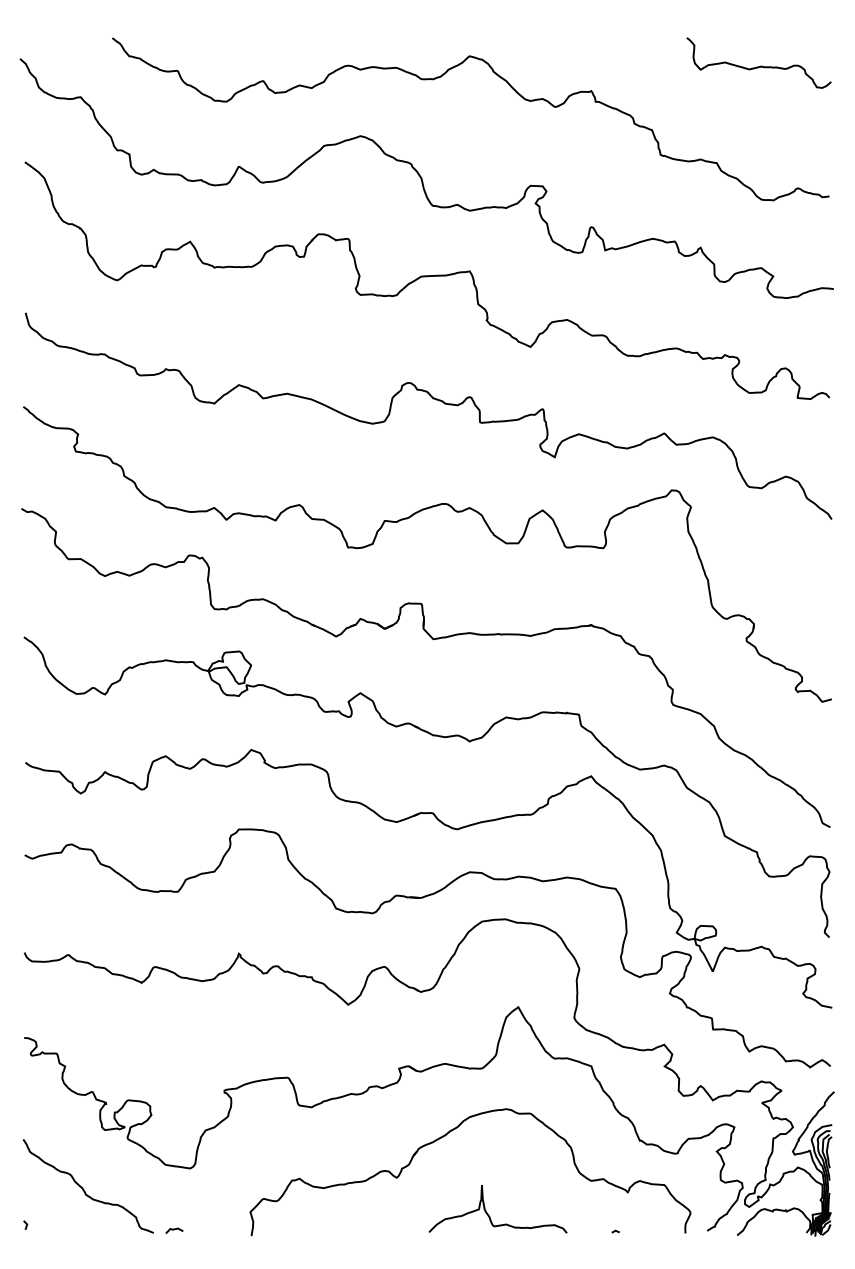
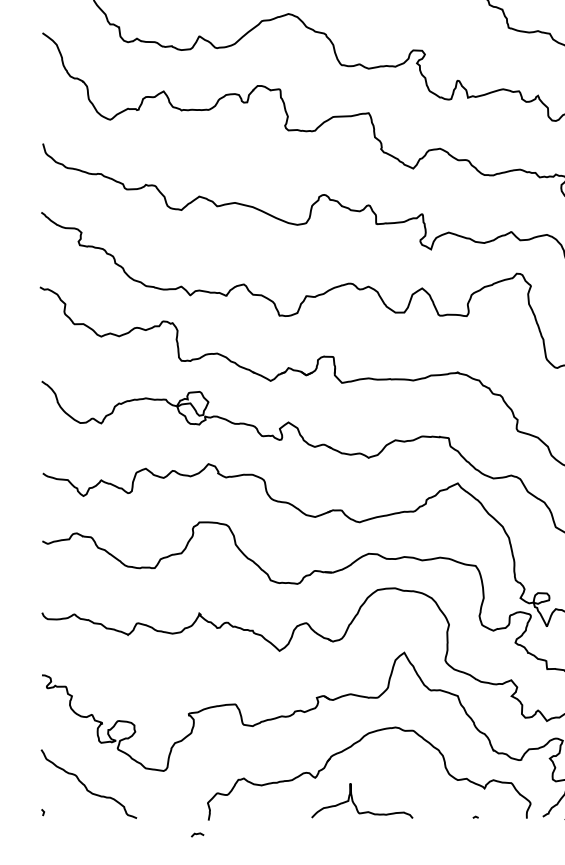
curve: (488, 1213) -> (355, 804), moved
line: (174, 1230) -> (197, 834), moved

